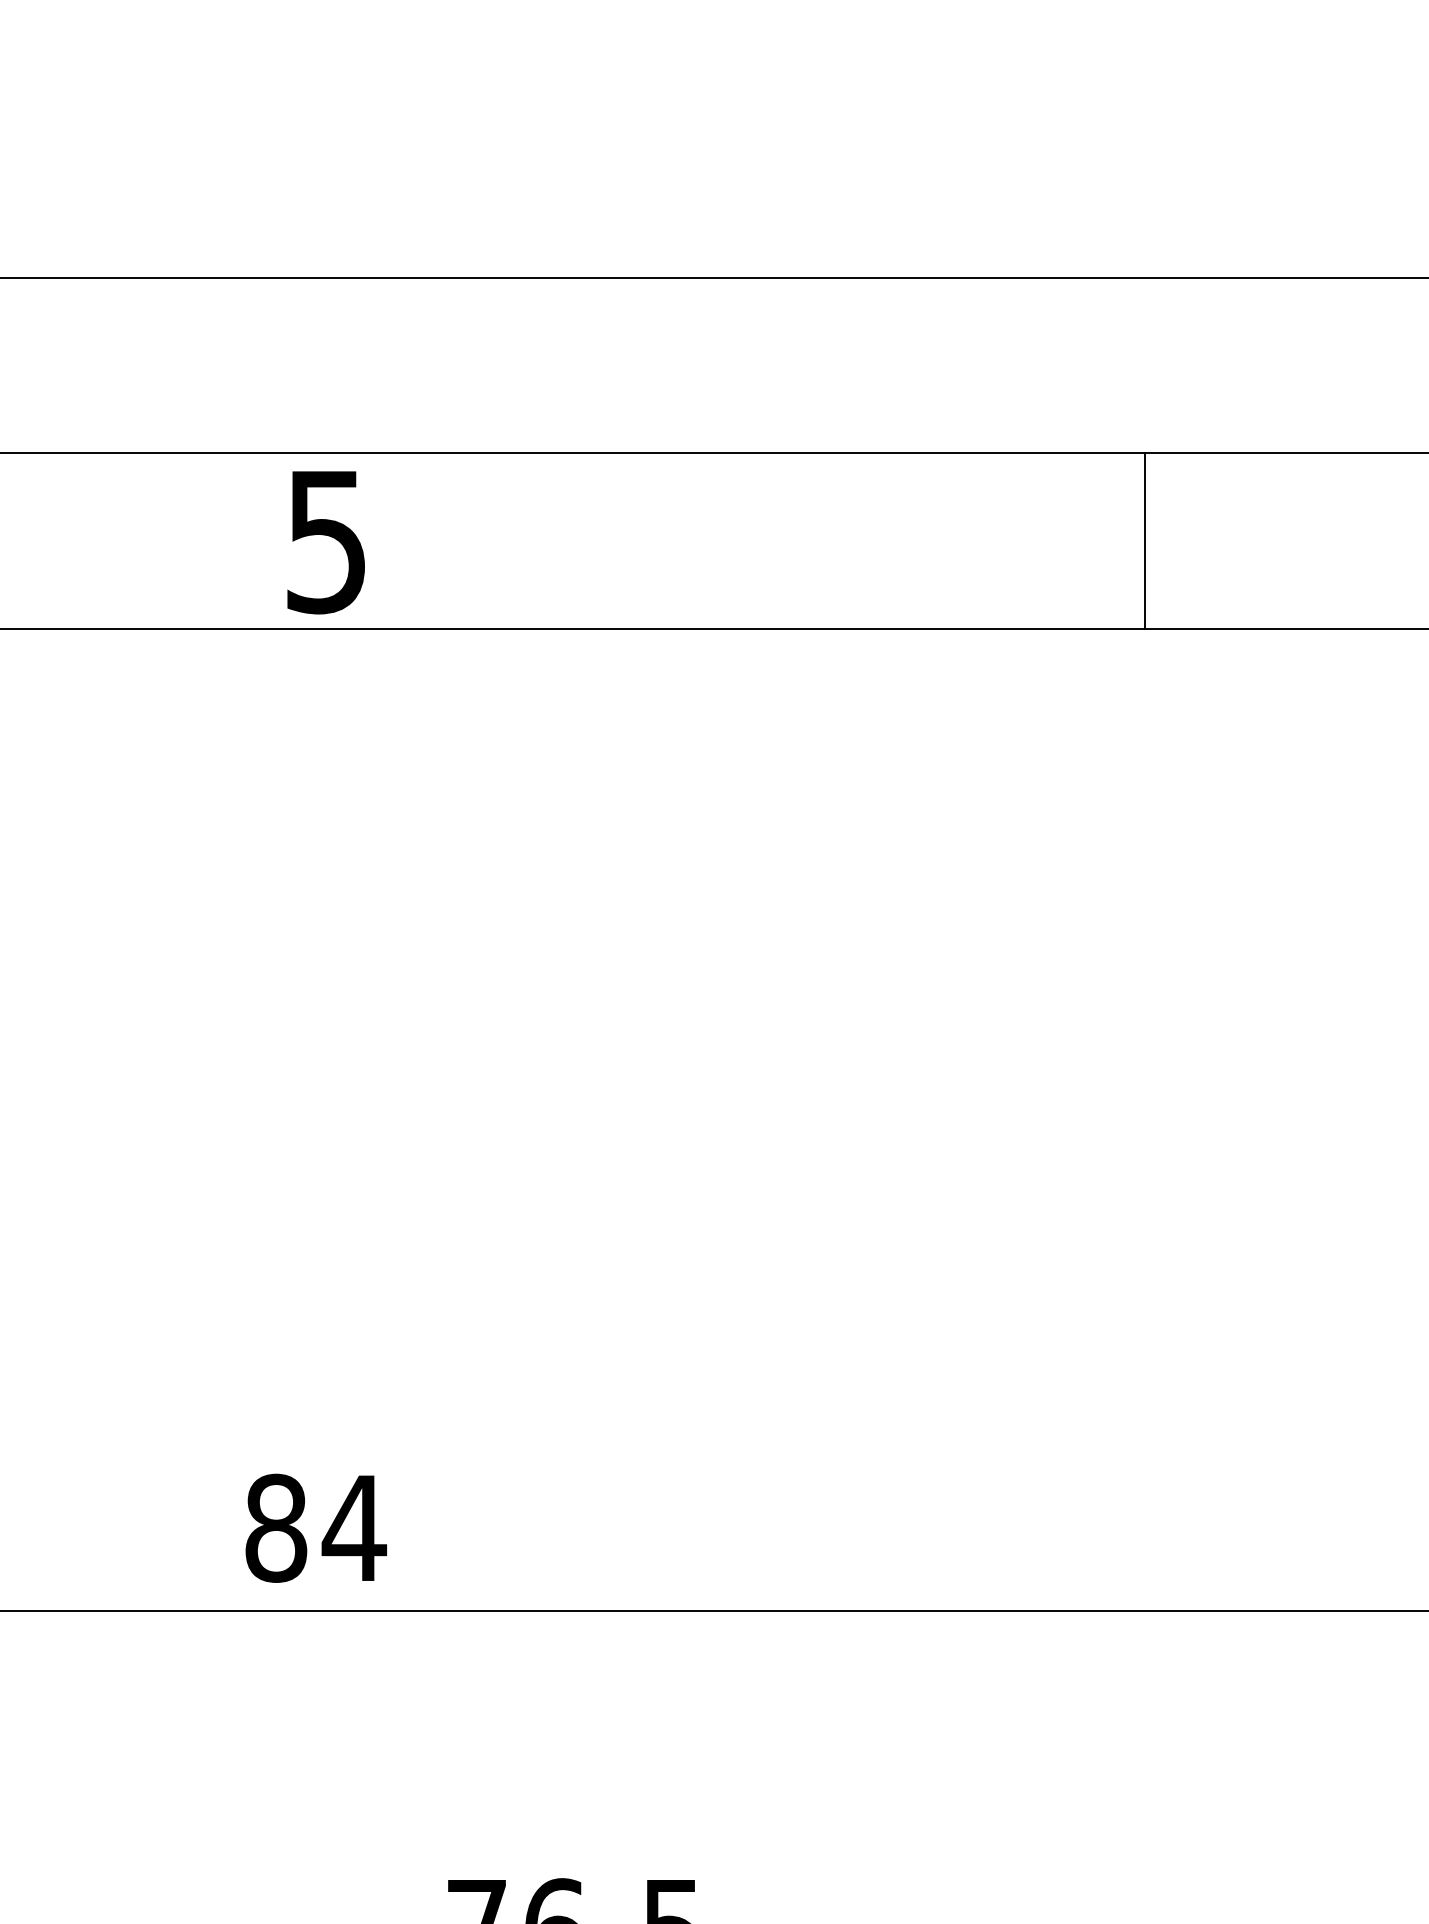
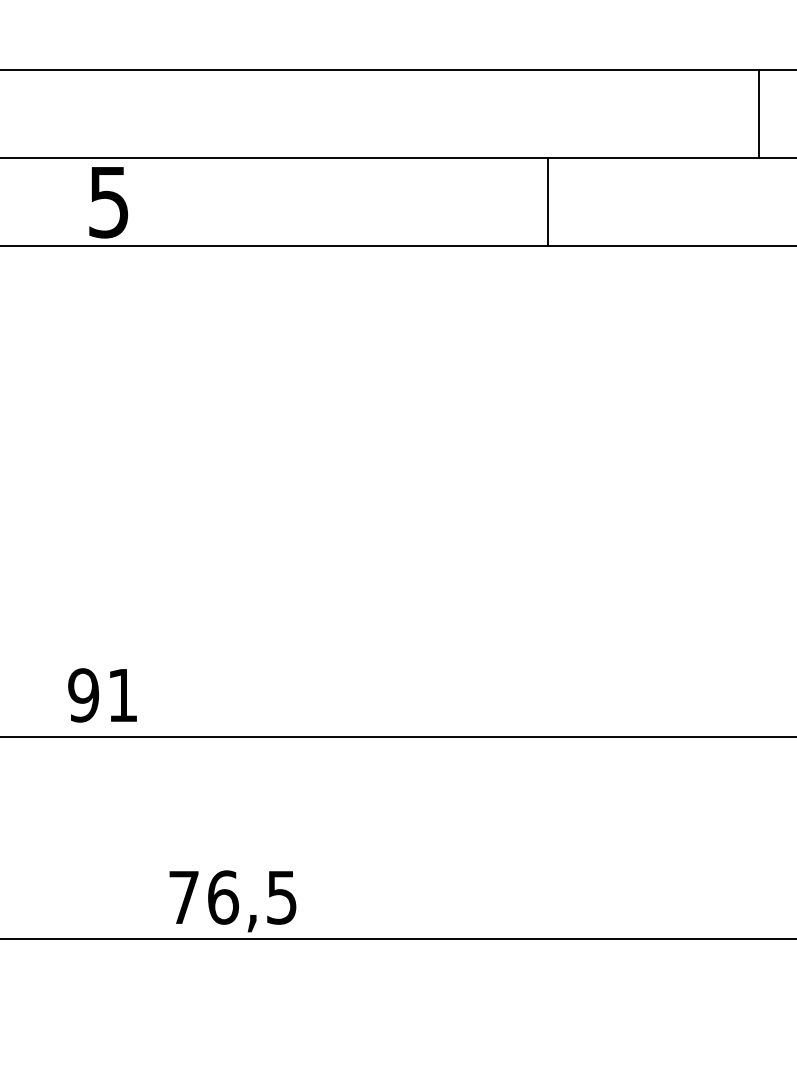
line: (1145, 540) -> (548, 201), moved
text: (315, 1528) -> (103, 695), 84 -> 91

